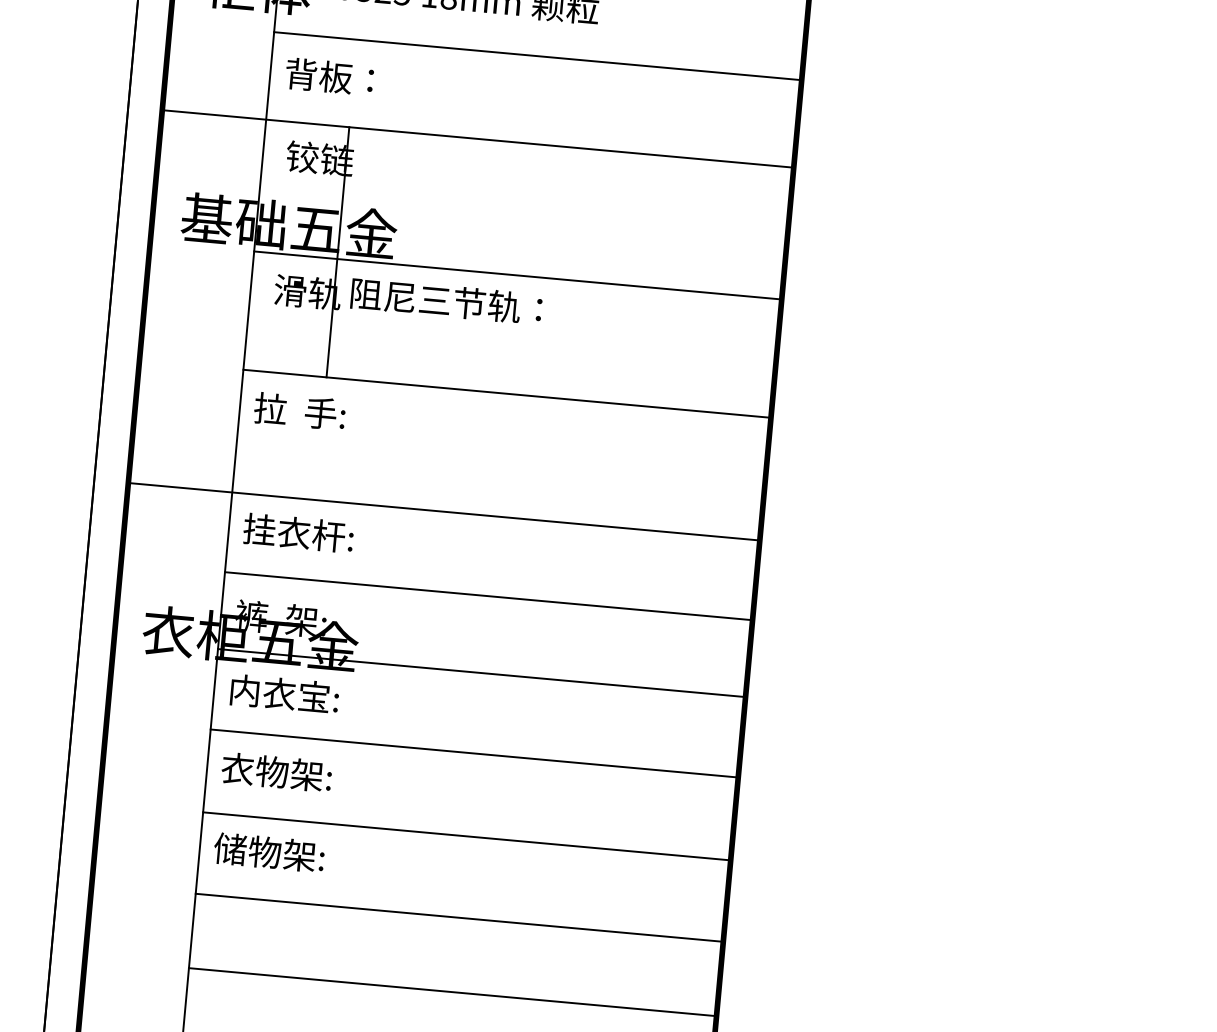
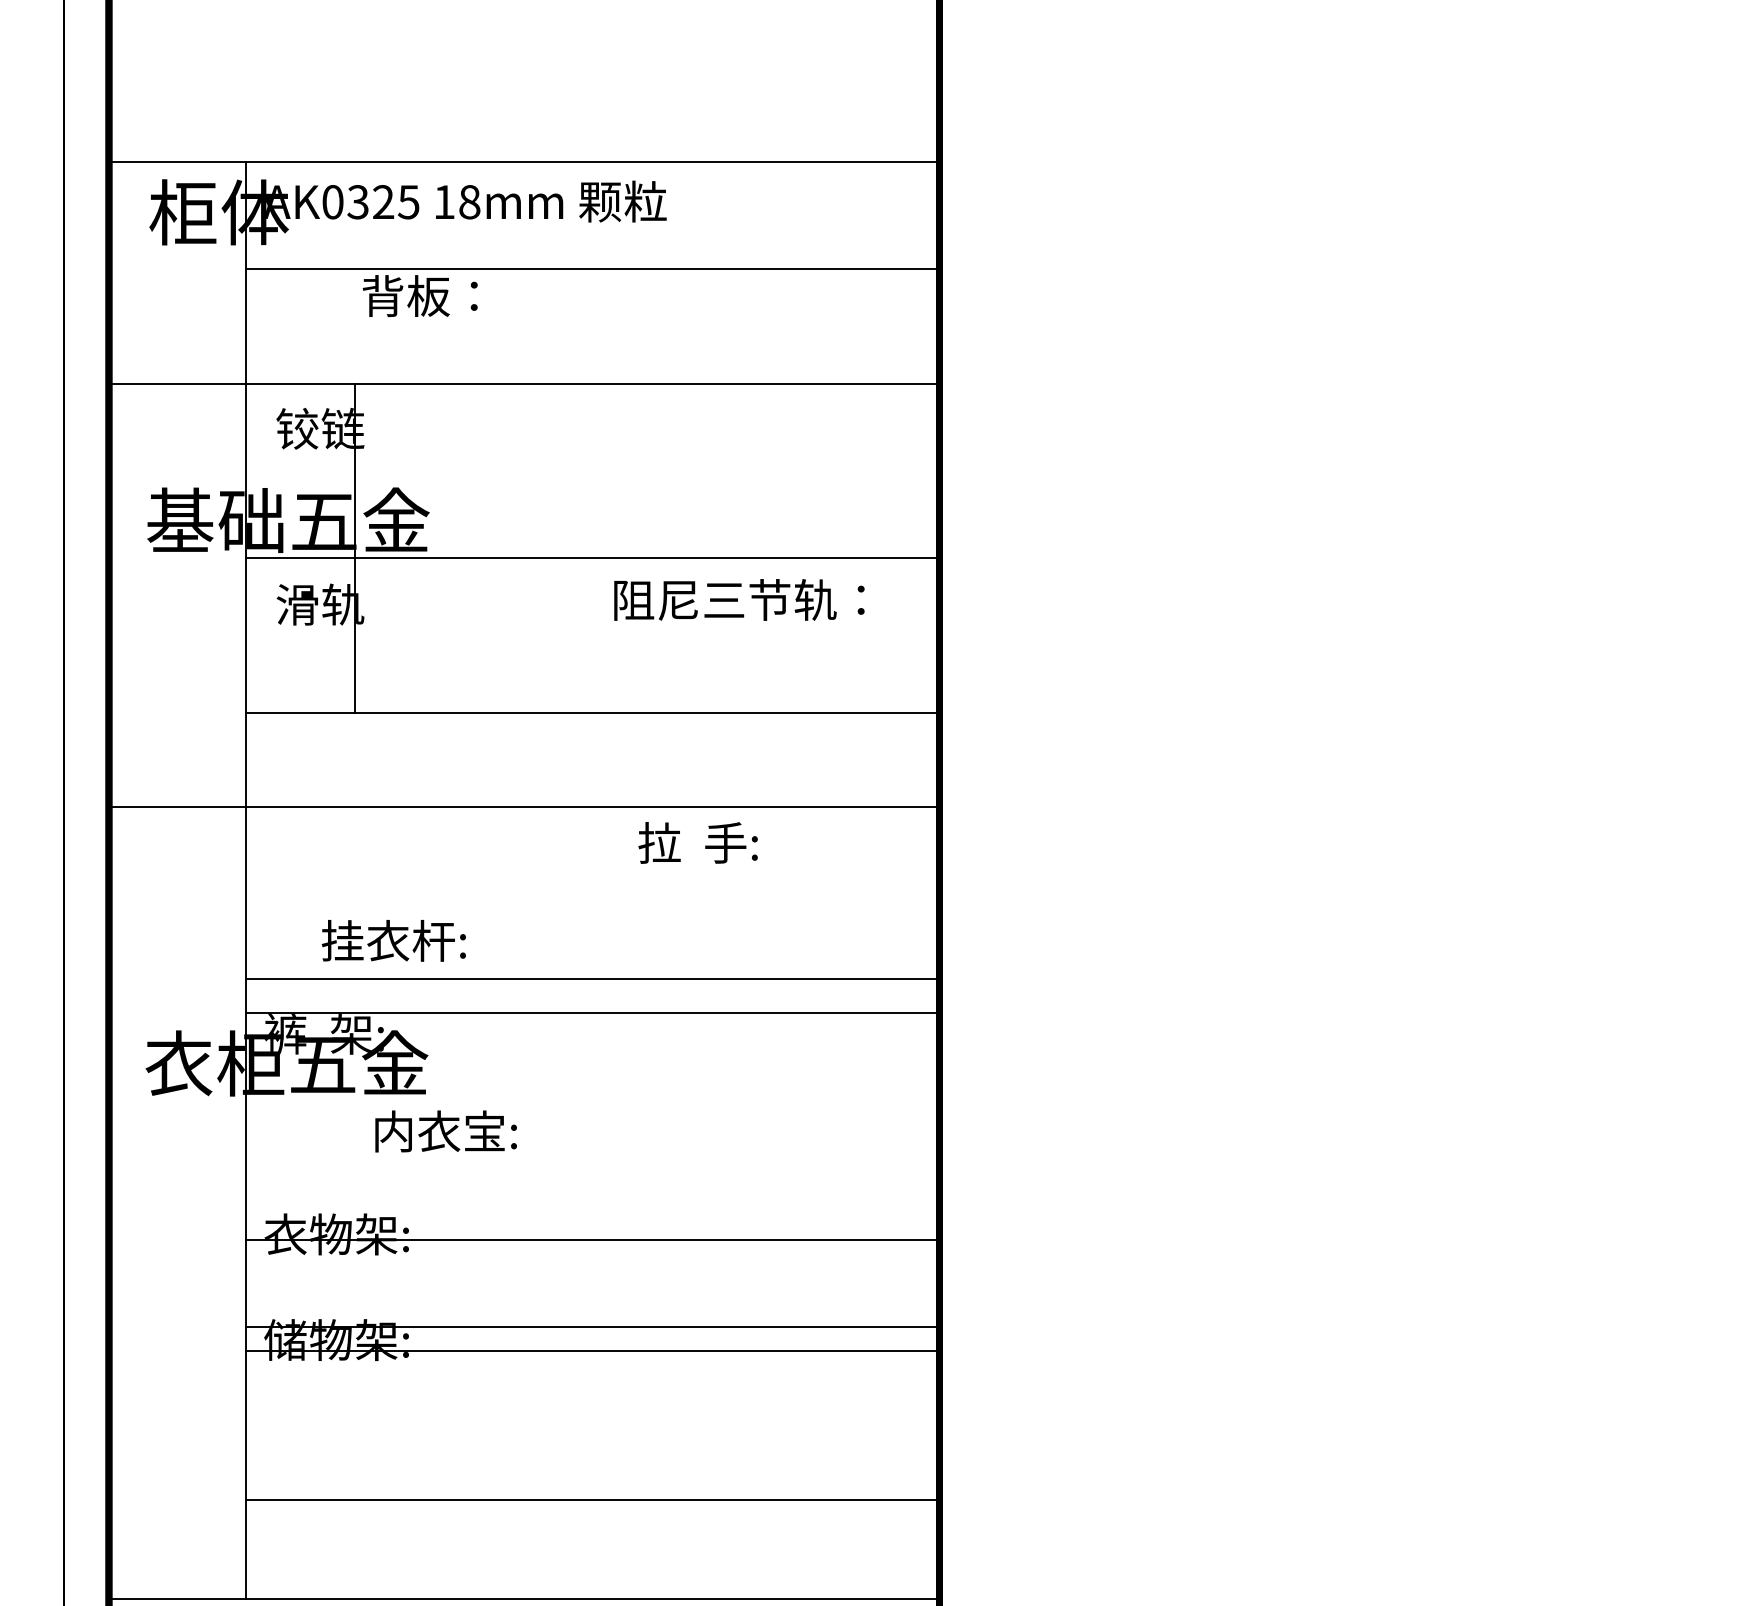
text: (329, 76) -> (419, 295), moved
text: (446, 301) -> (739, 599), moved
text: (299, 411) -> (697, 842), moved
line: (443, 511) -> (523, 806), moved
text: (298, 532) -> (393, 940), moved
line: (481, 673) -> (592, 1012), moved
text: (284, 694) -> (445, 1131), moved
line: (474, 753) -> (592, 1240), moved
line: (466, 836) -> (592, 1351), moved
line: (459, 917) -> (592, 1327), moved

